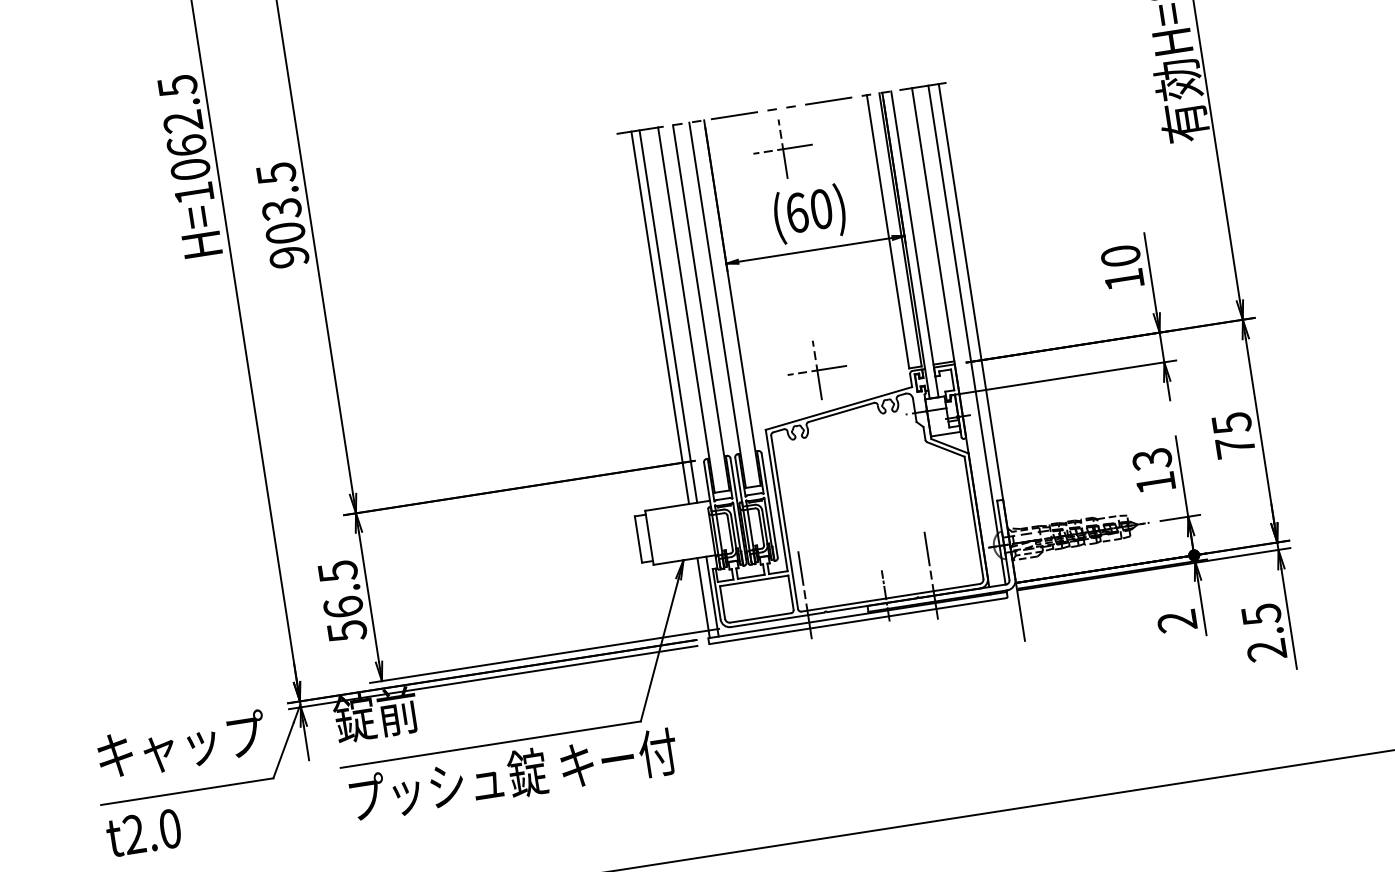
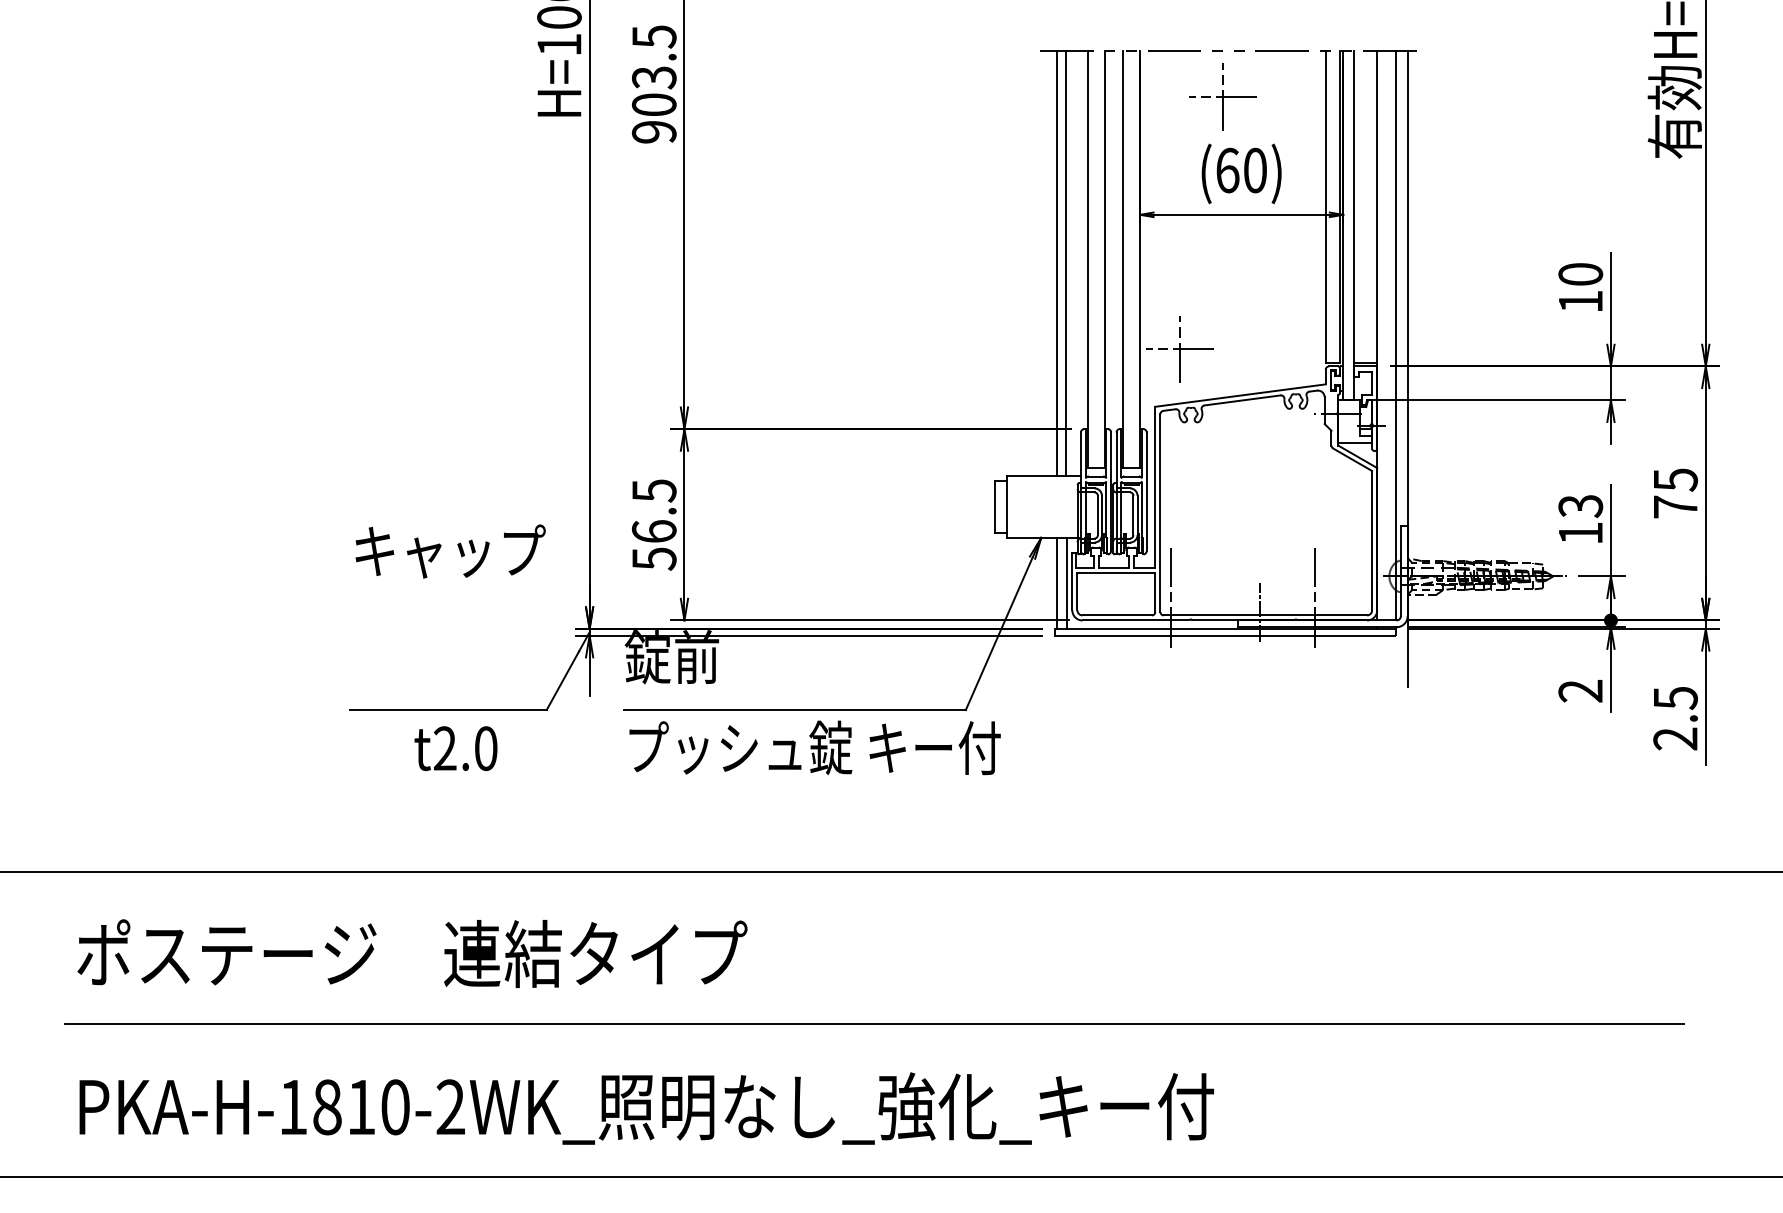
part: (816, 370) -> (1179, 349), moved
text: (181, 745) -> (450, 551), moved
text: (143, 832) -> (455, 748), moved

